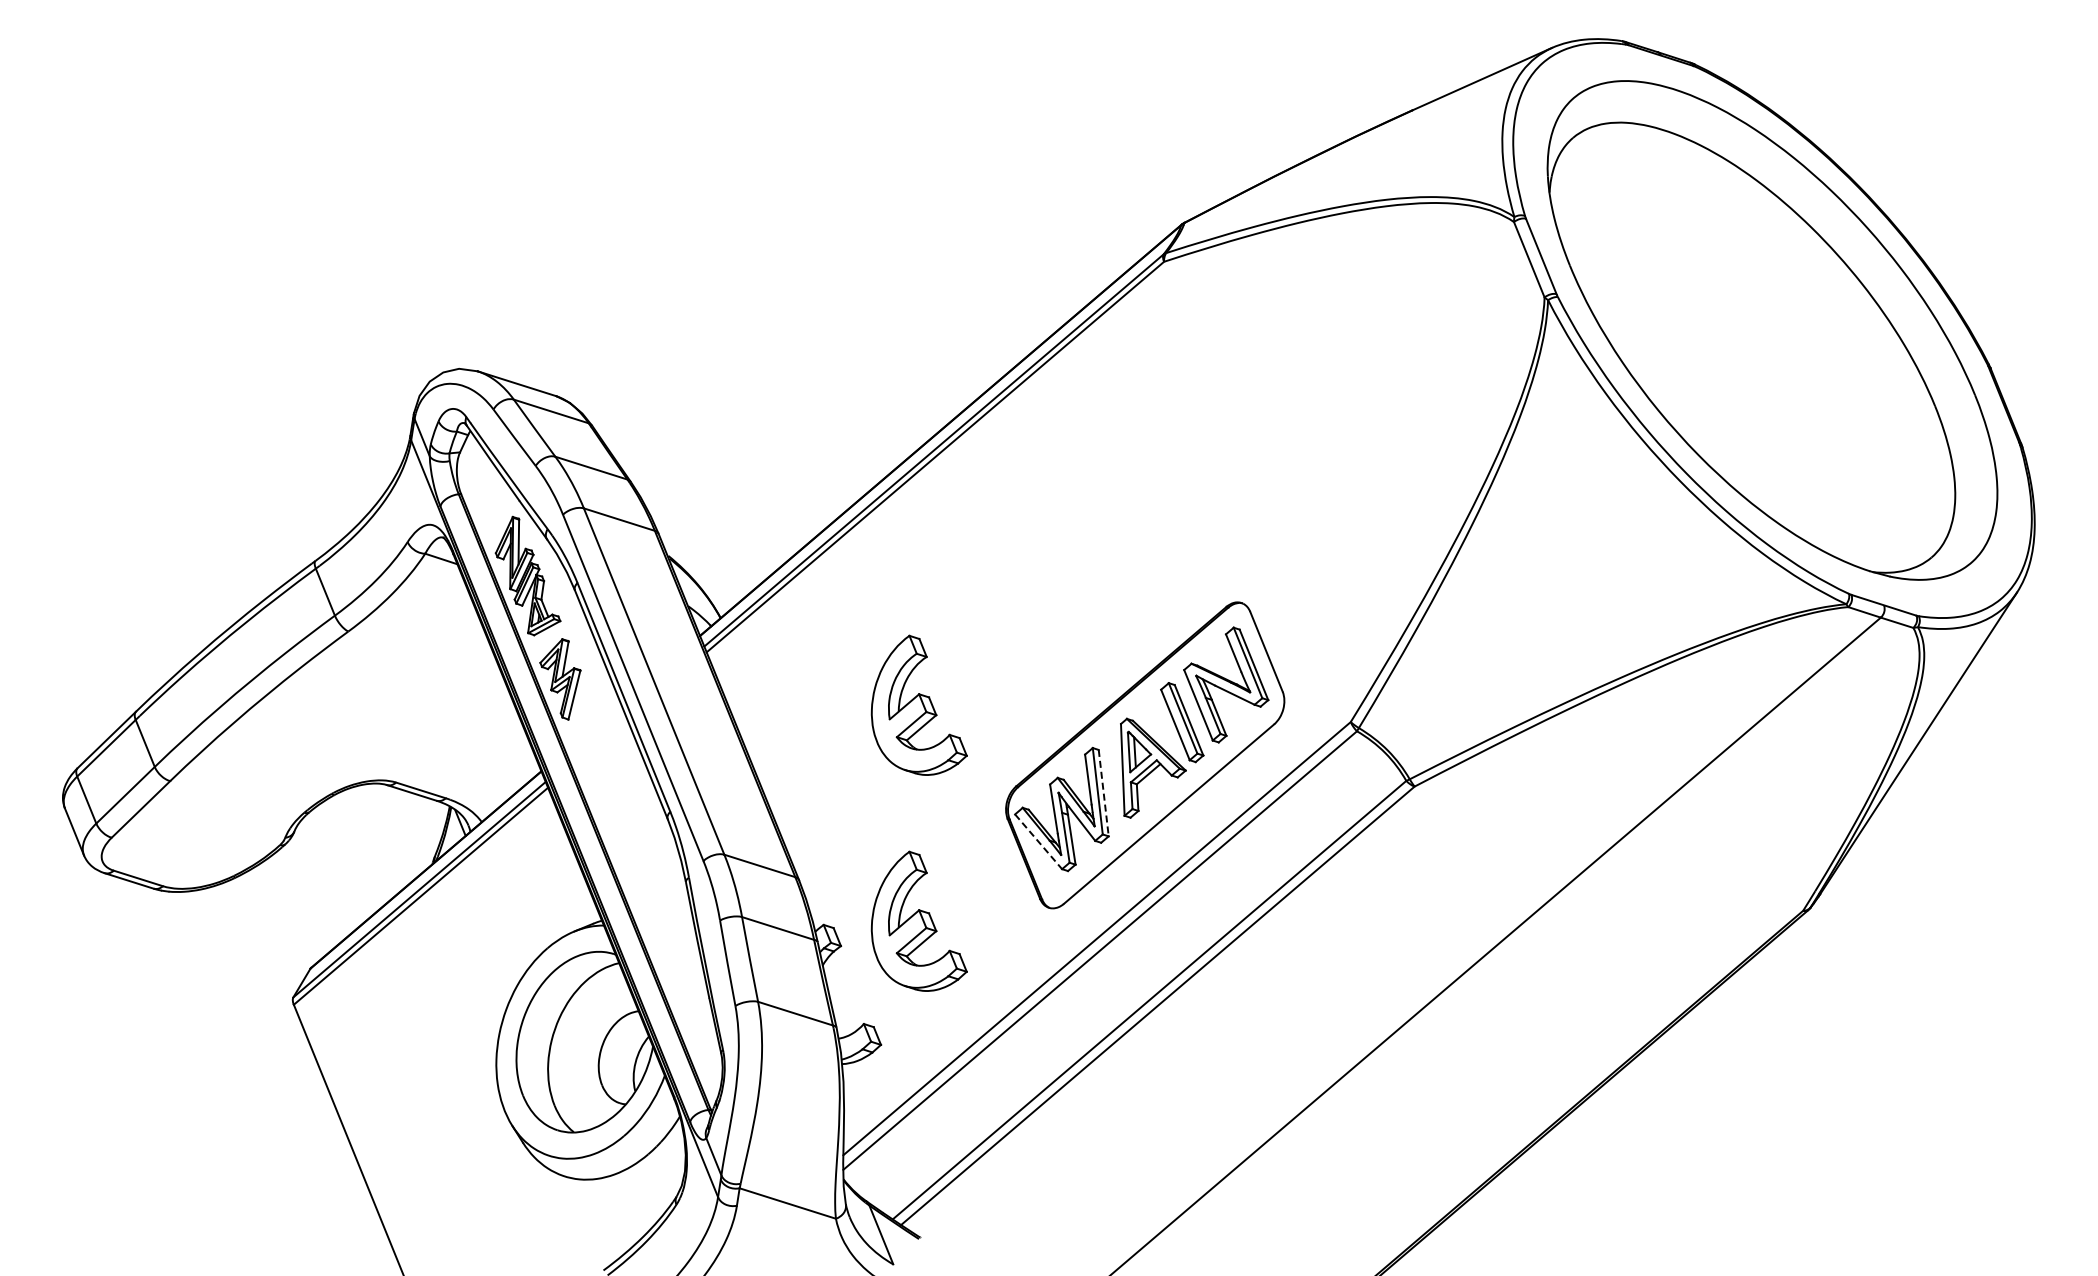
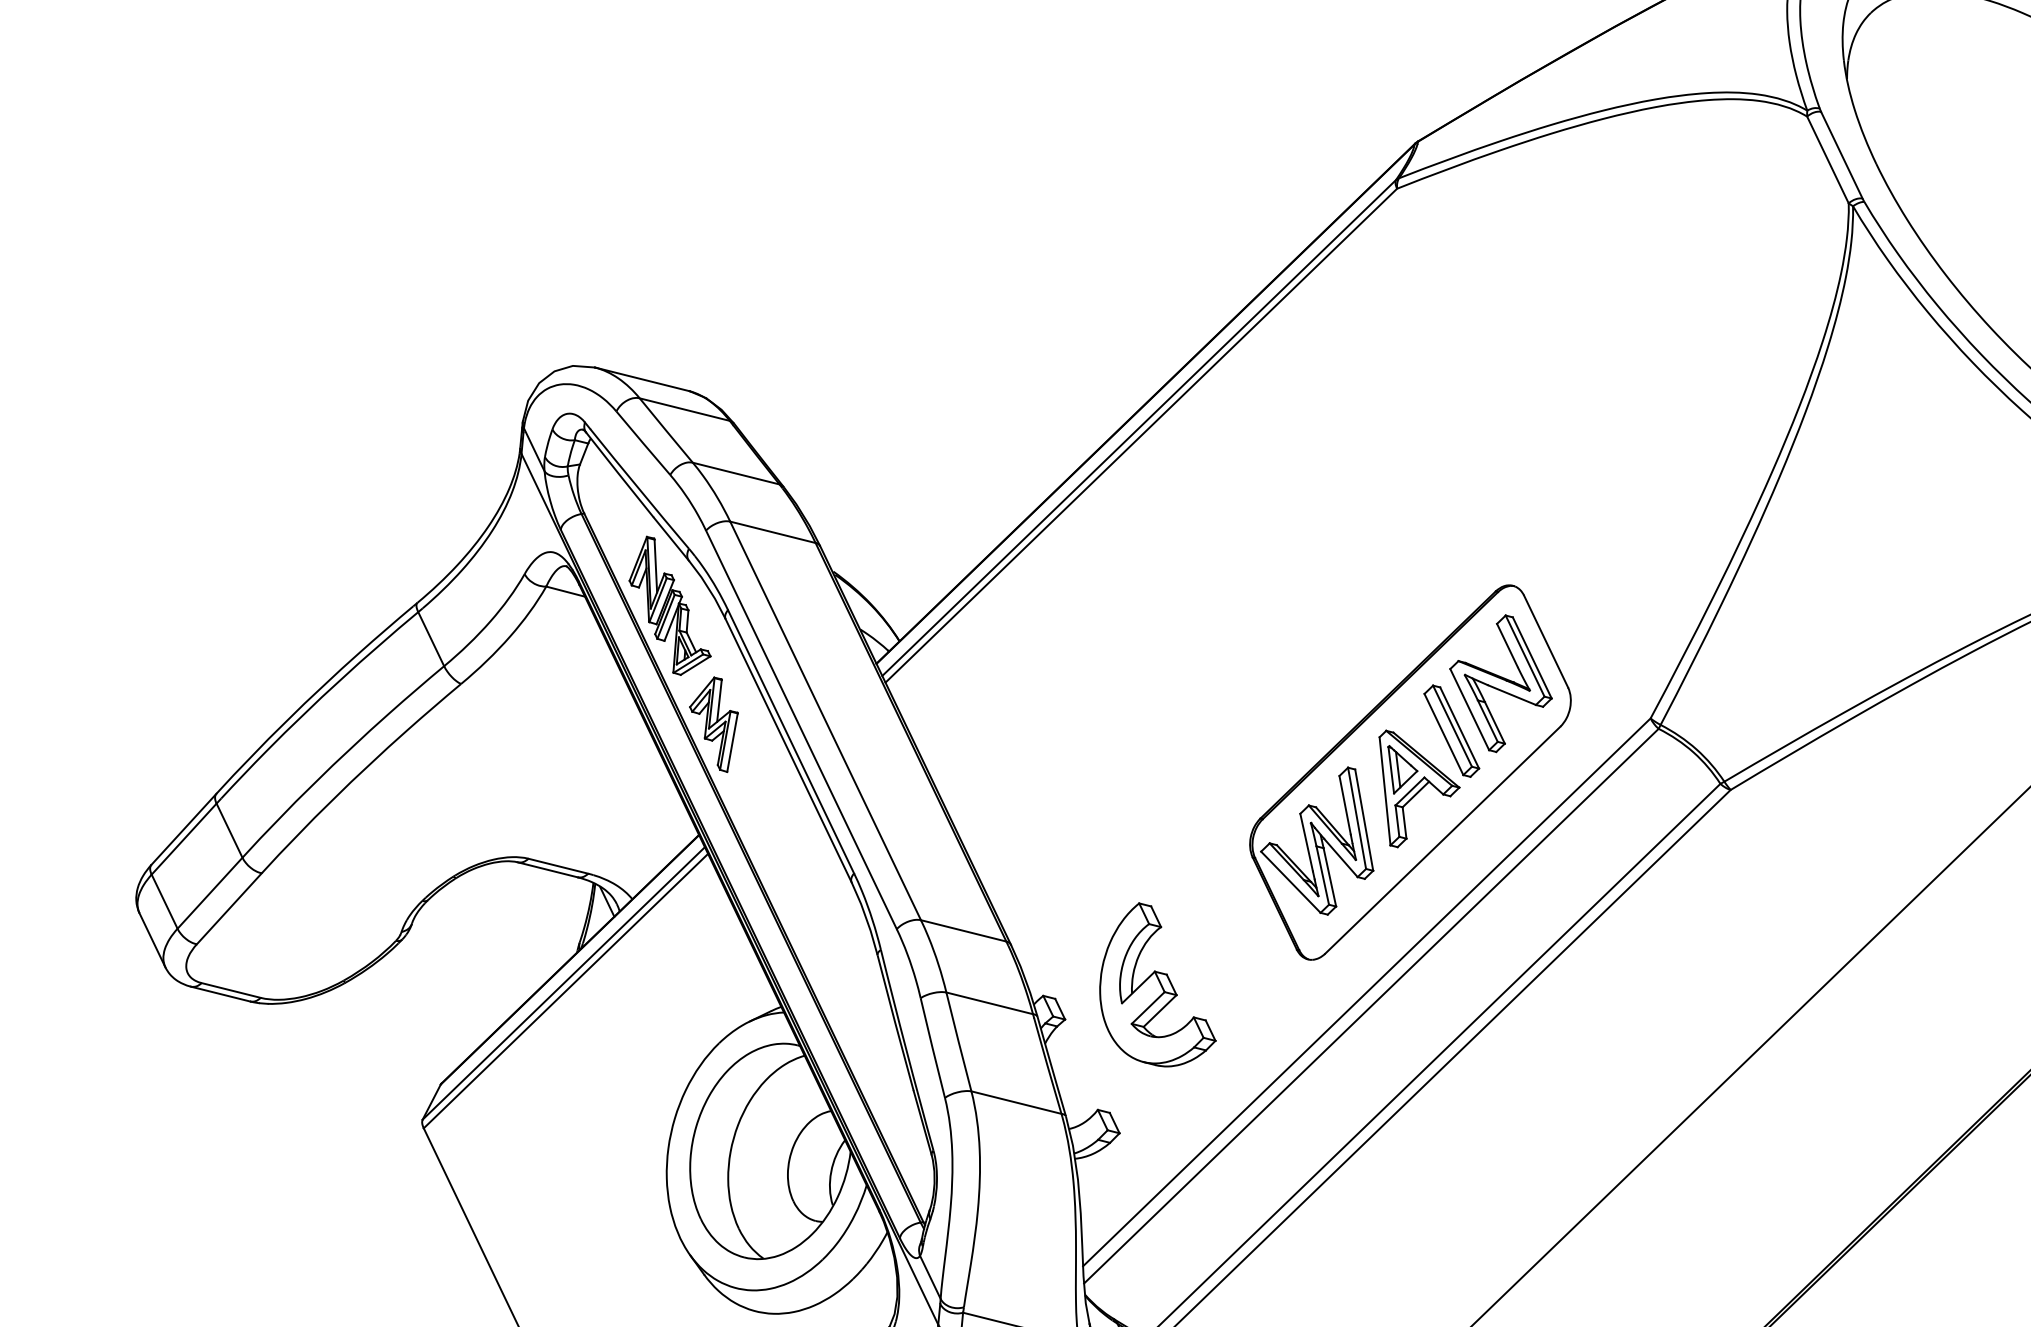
part: (918, 704) -> (1139, 728), removed
line: (1103, 793) -> (1363, 820), dashed -> solid
line: (1038, 842) -> (1290, 883), dashed -> solid

